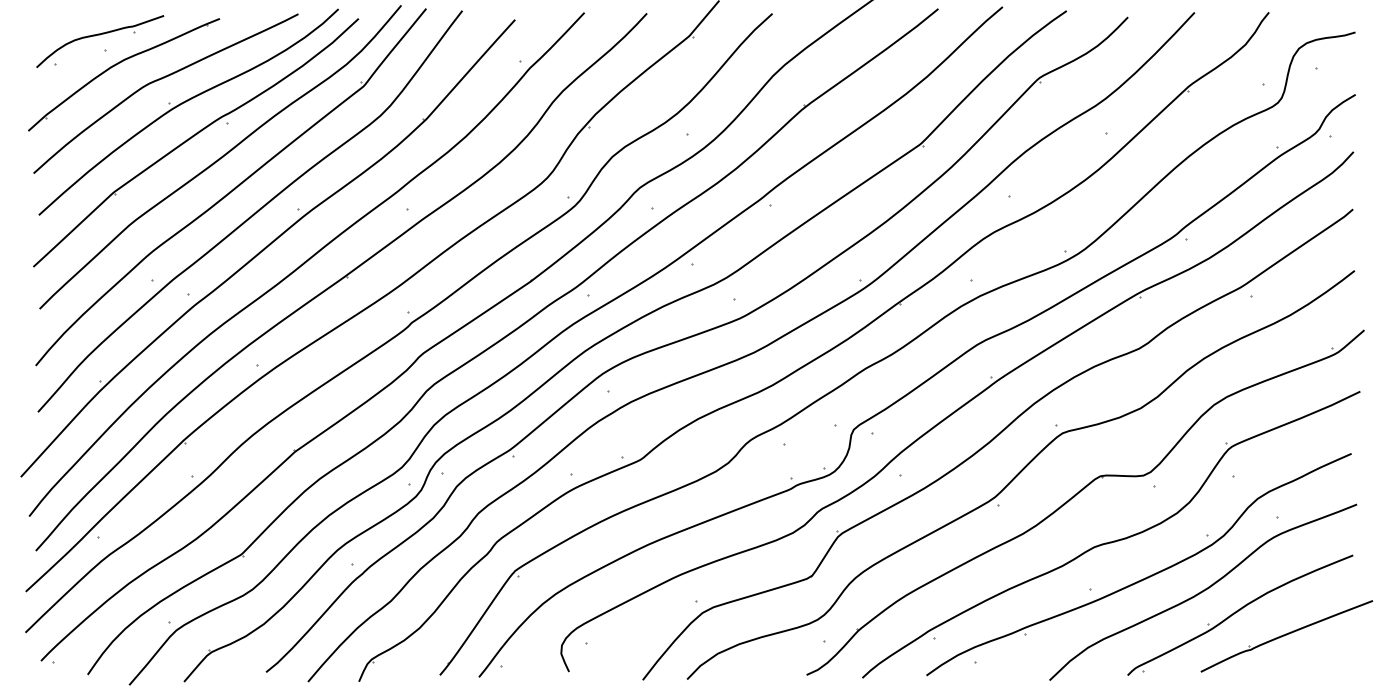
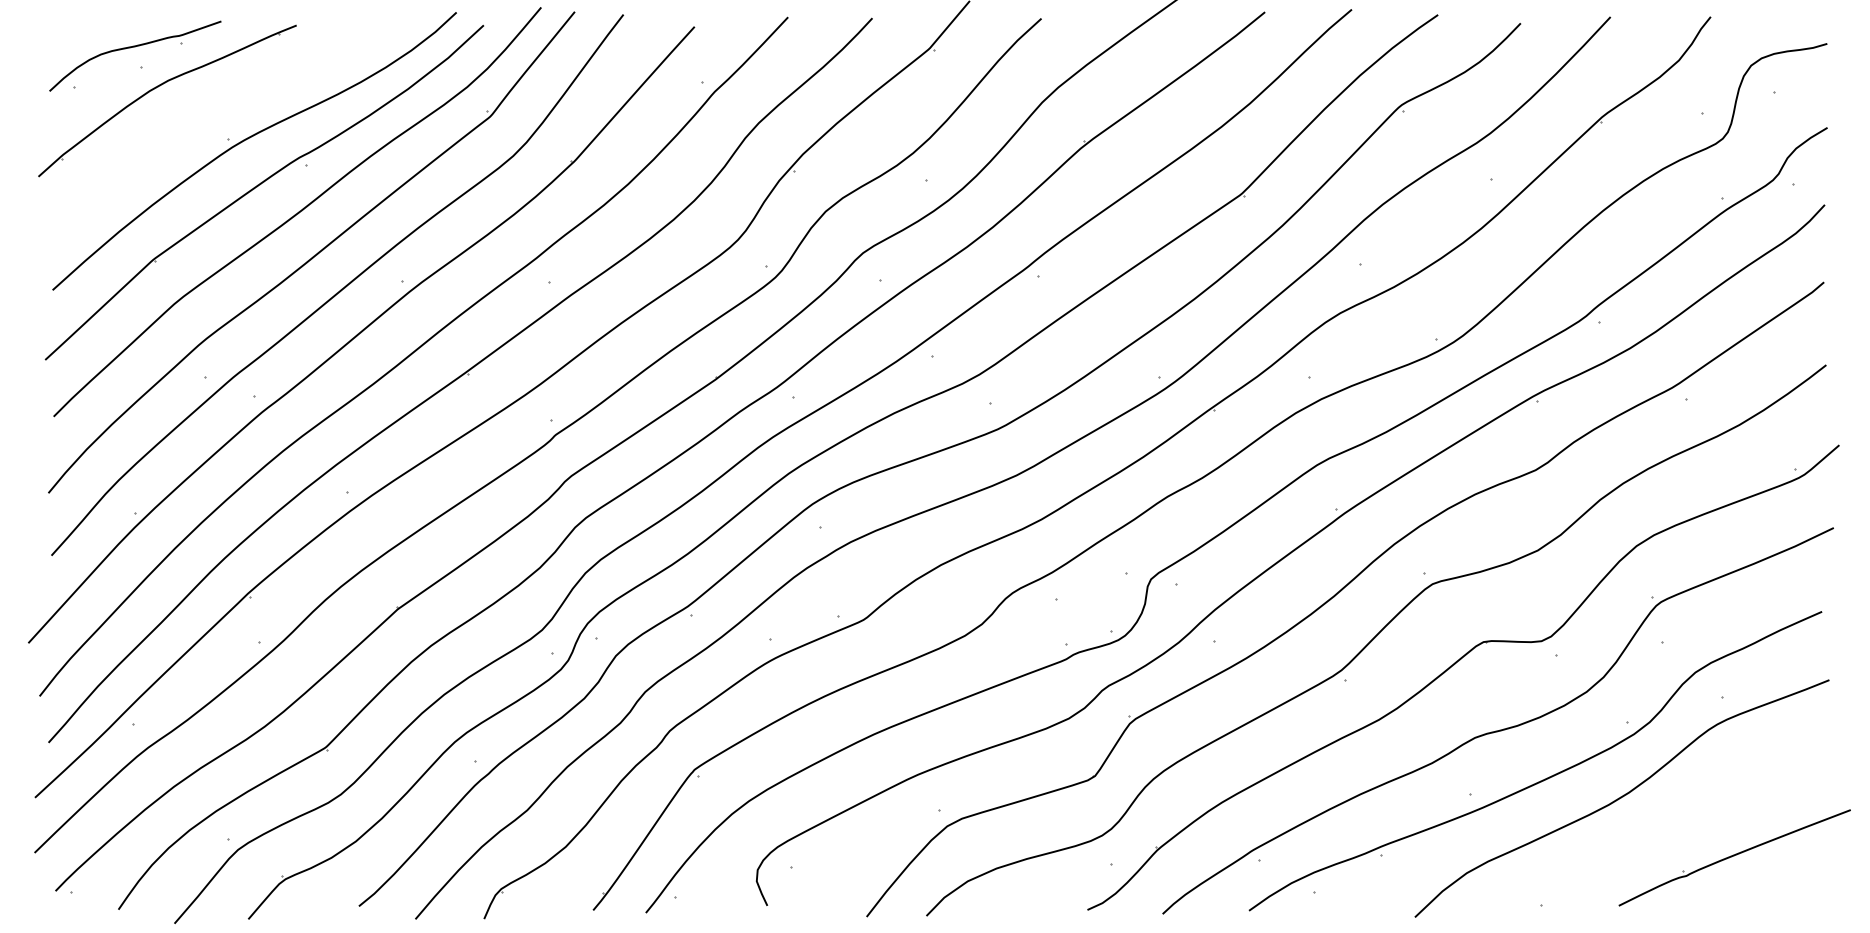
curve: (161, 79) -> (217, 107), removed
part: (1240, 615) -> (1672, 829), removed

